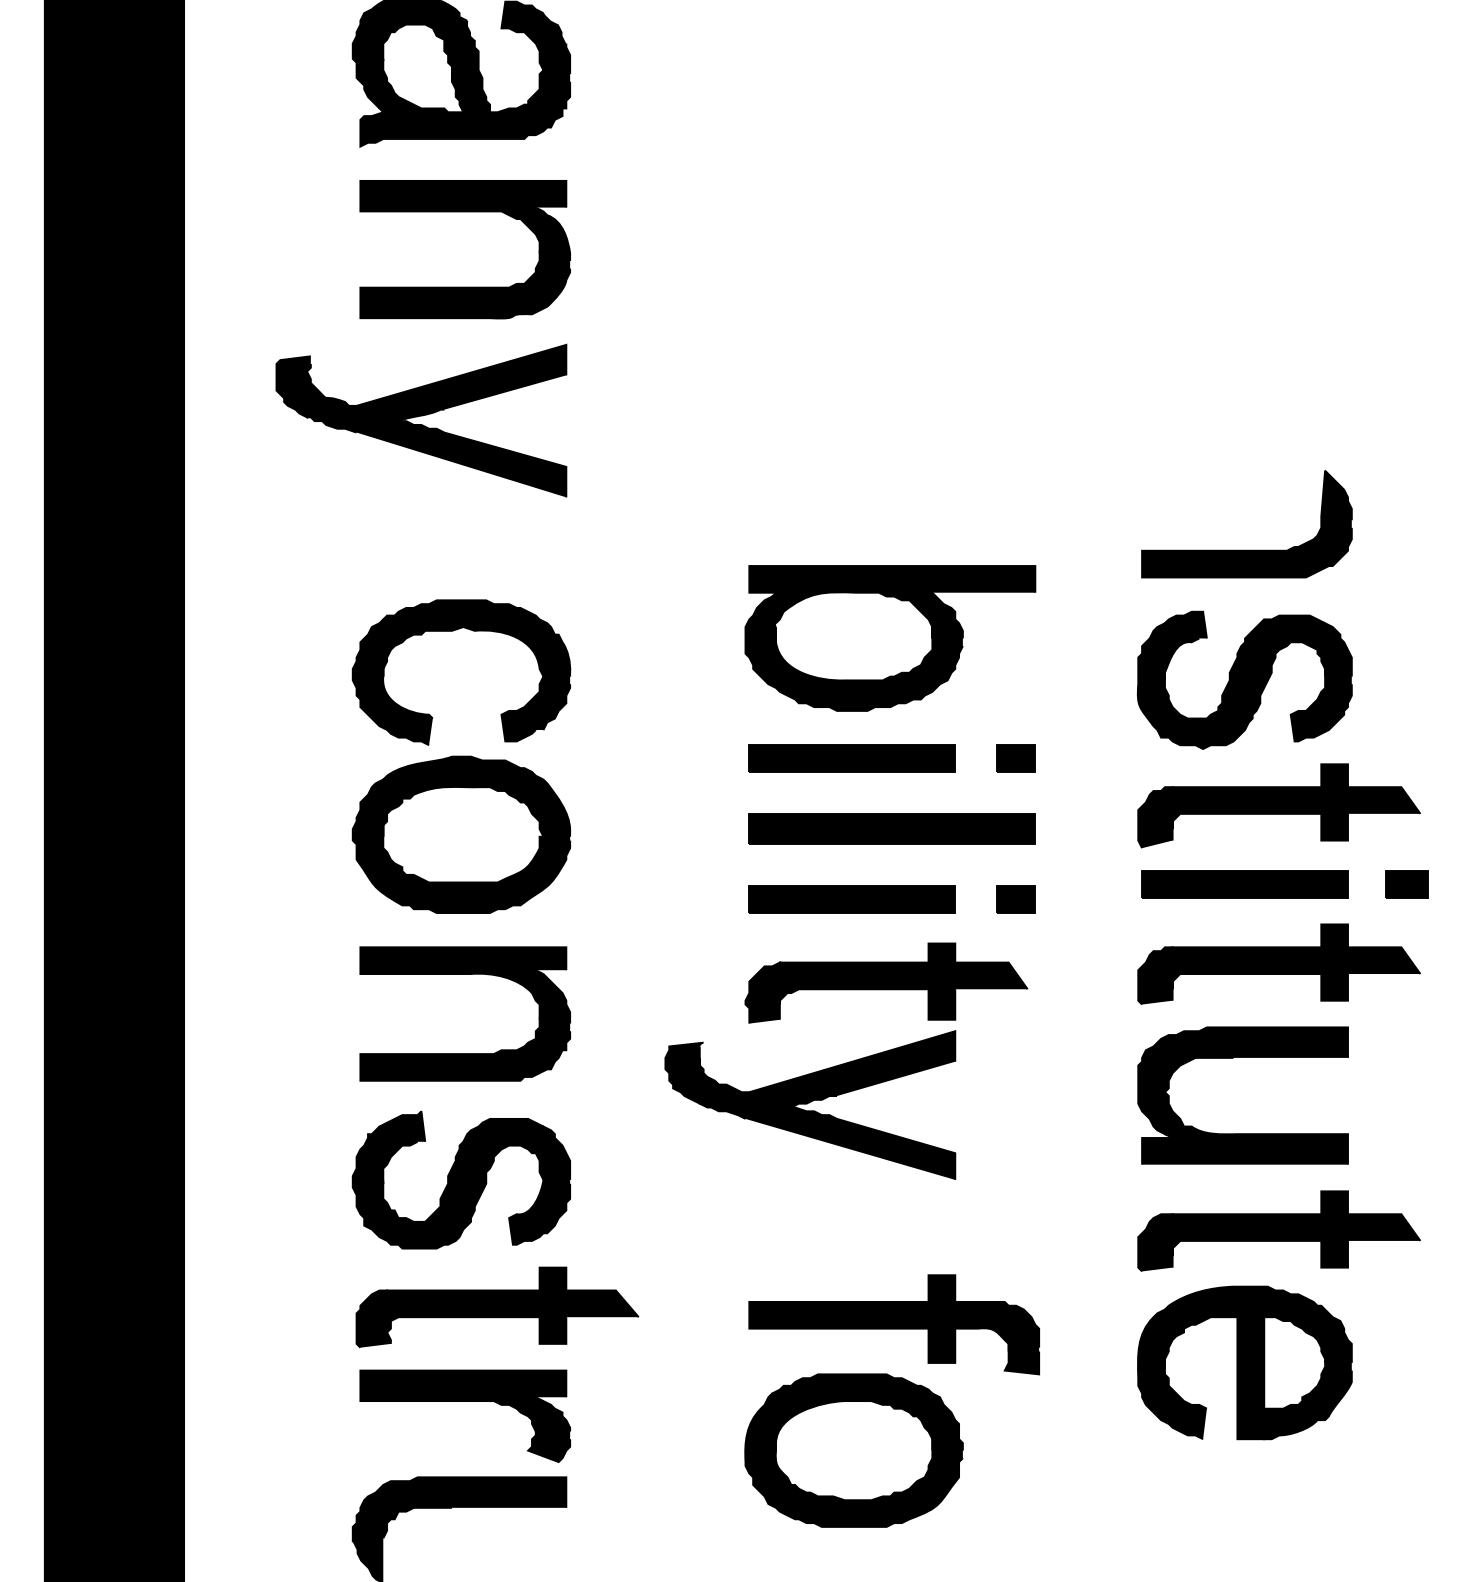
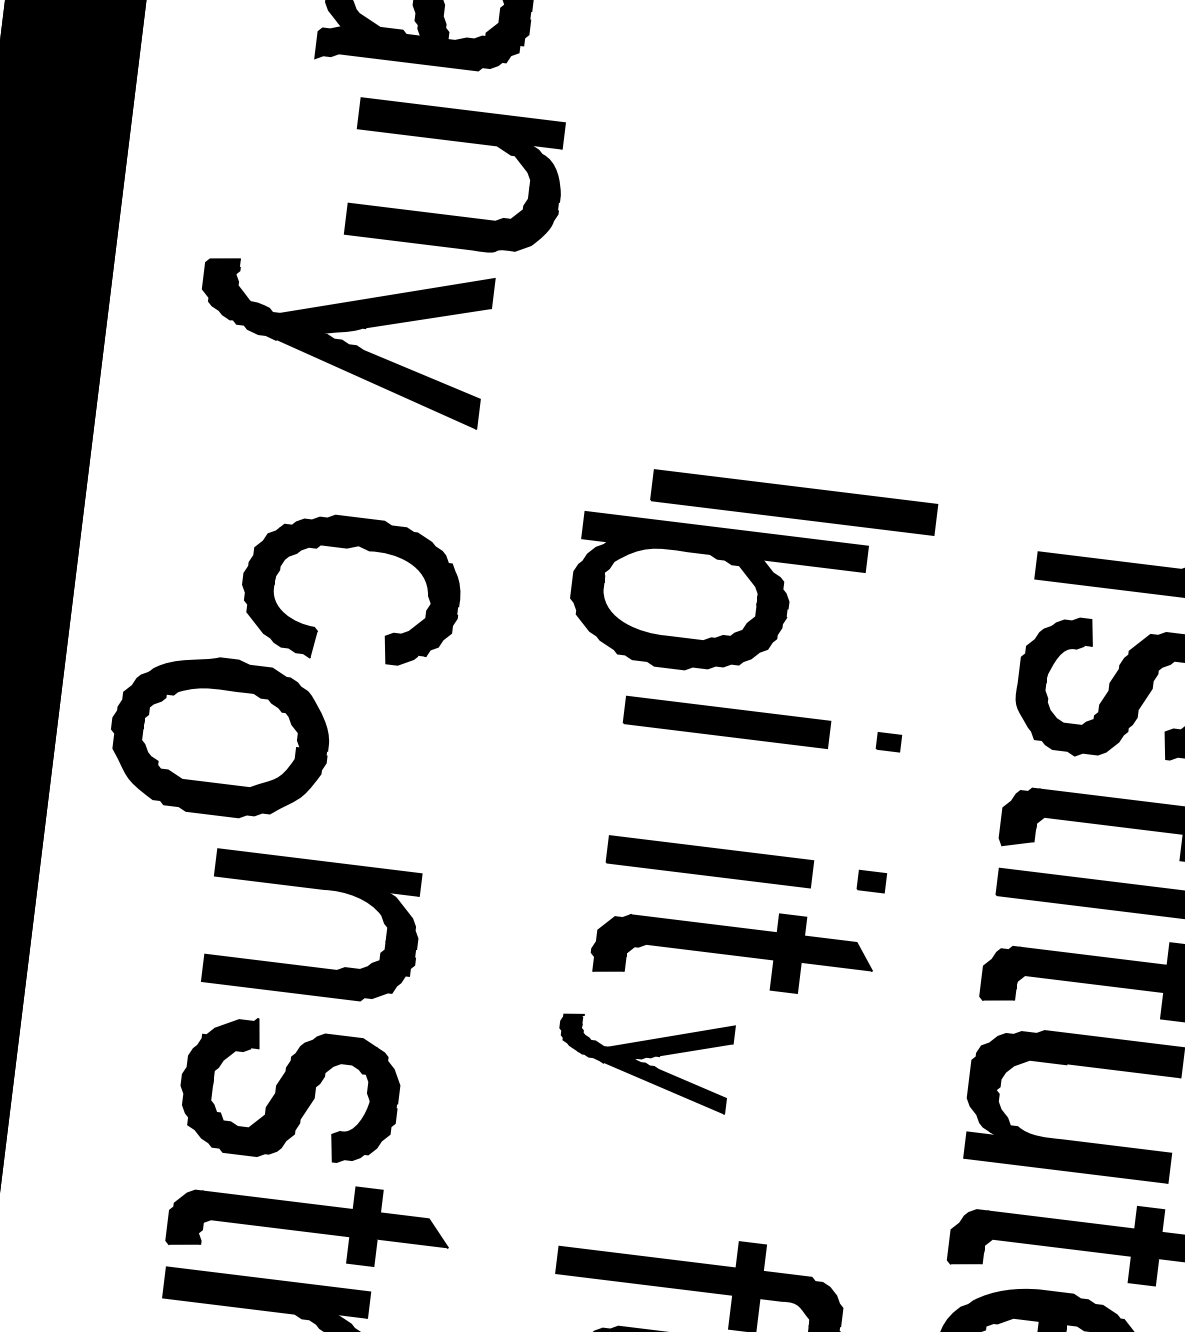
part: (464, 212) -> (460, 142), moved
part: (890, 638) -> (716, 600), moved
part: (1015, 758) -> (888, 742), size x0.6
part: (891, 828) -> (793, 501), moved
part: (460, 834) -> (219, 736), moved
part: (1015, 899) -> (871, 881), size x0.7
part: (810, 1104) -> (643, 1059), size x0.6

